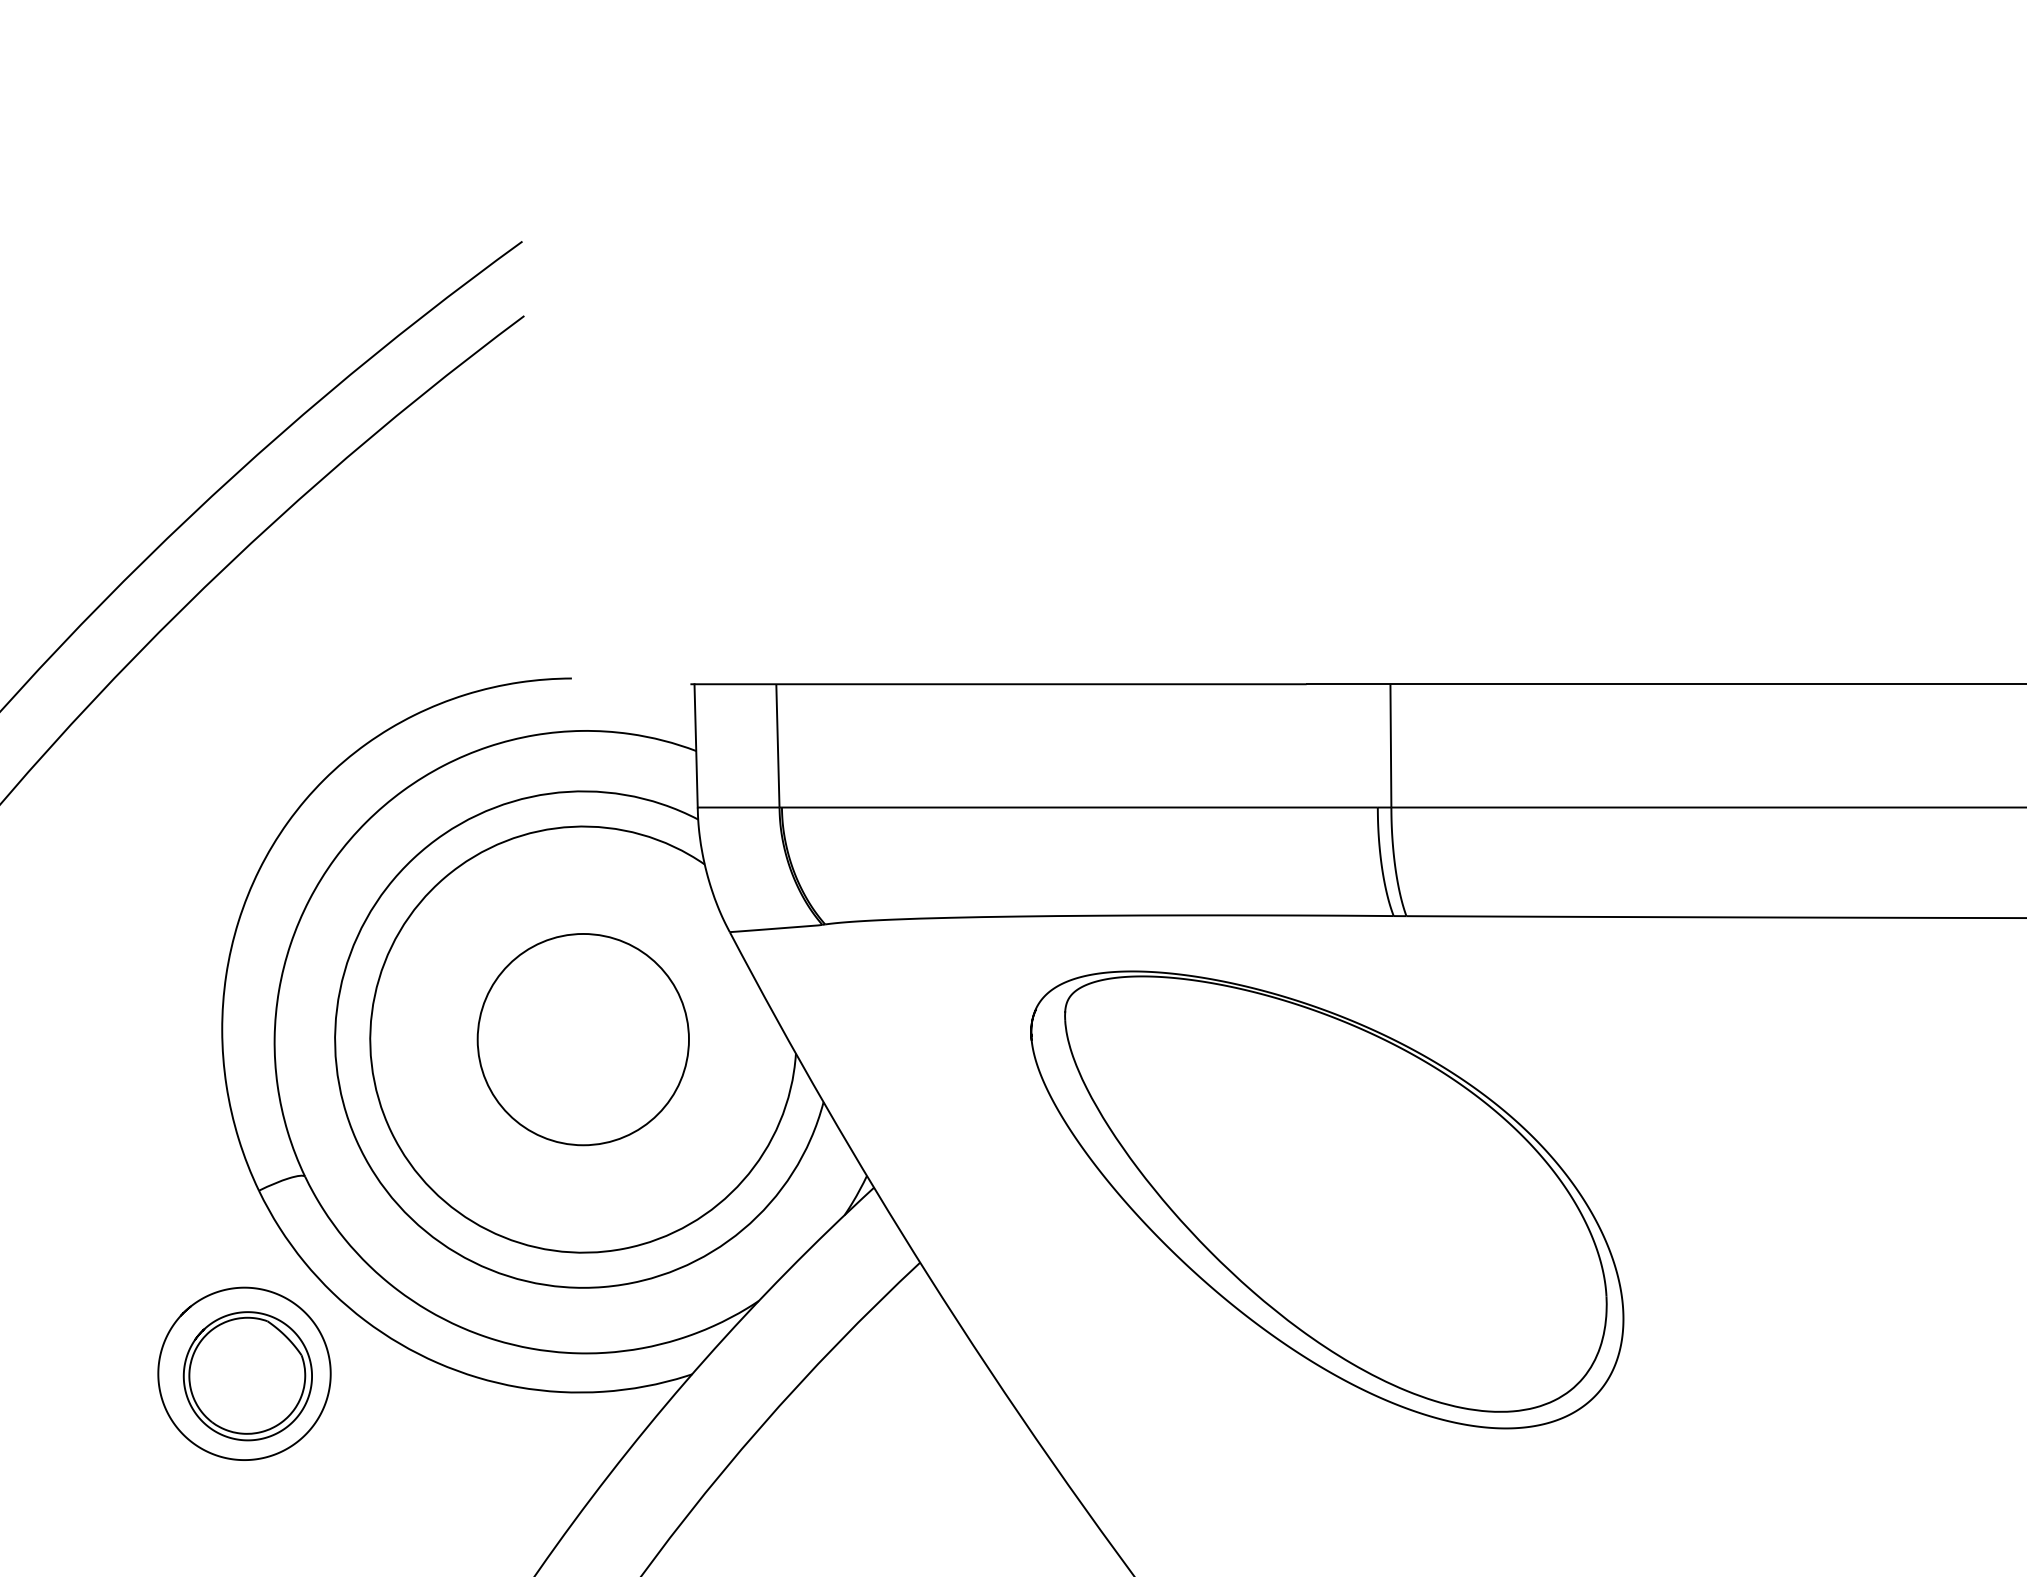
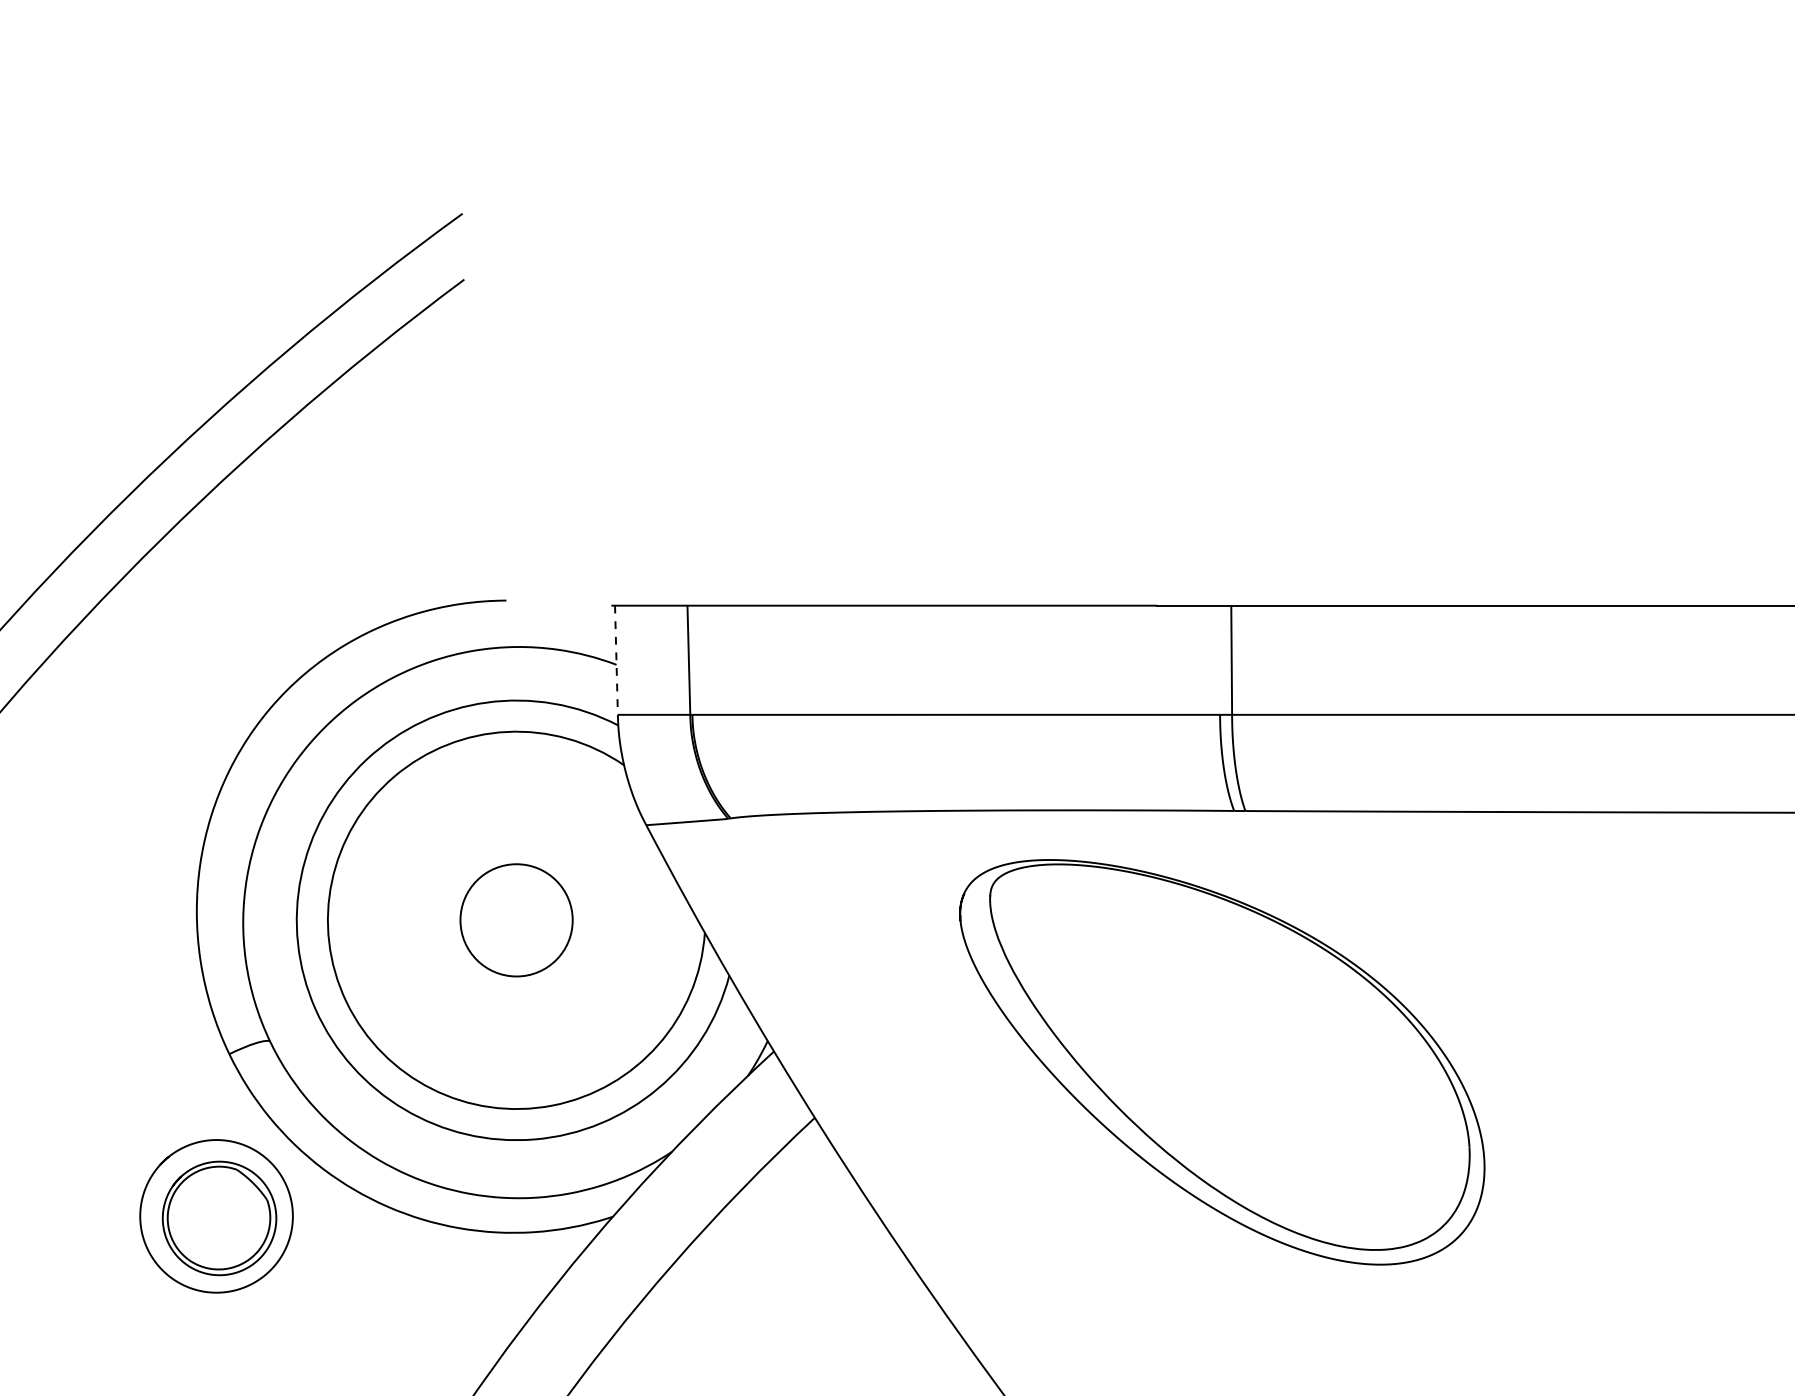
line: (696, 745) -> (616, 659), solid -> dashed
circle: (582, 1039) -> (515, 920), size x0.6
part: (1327, 1199) -> (1222, 1061), moved

